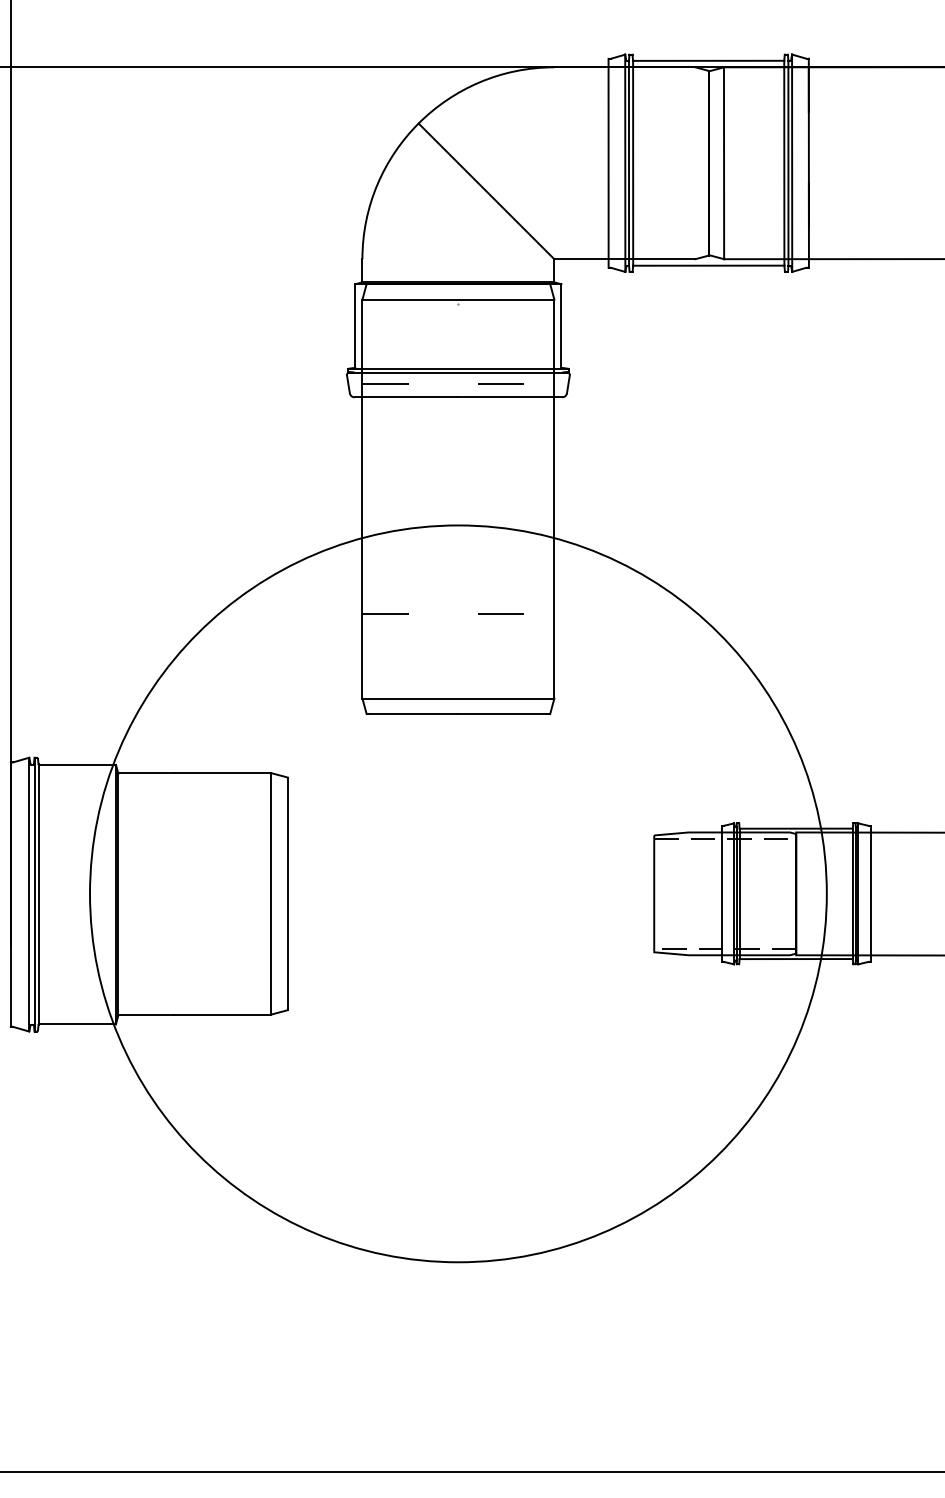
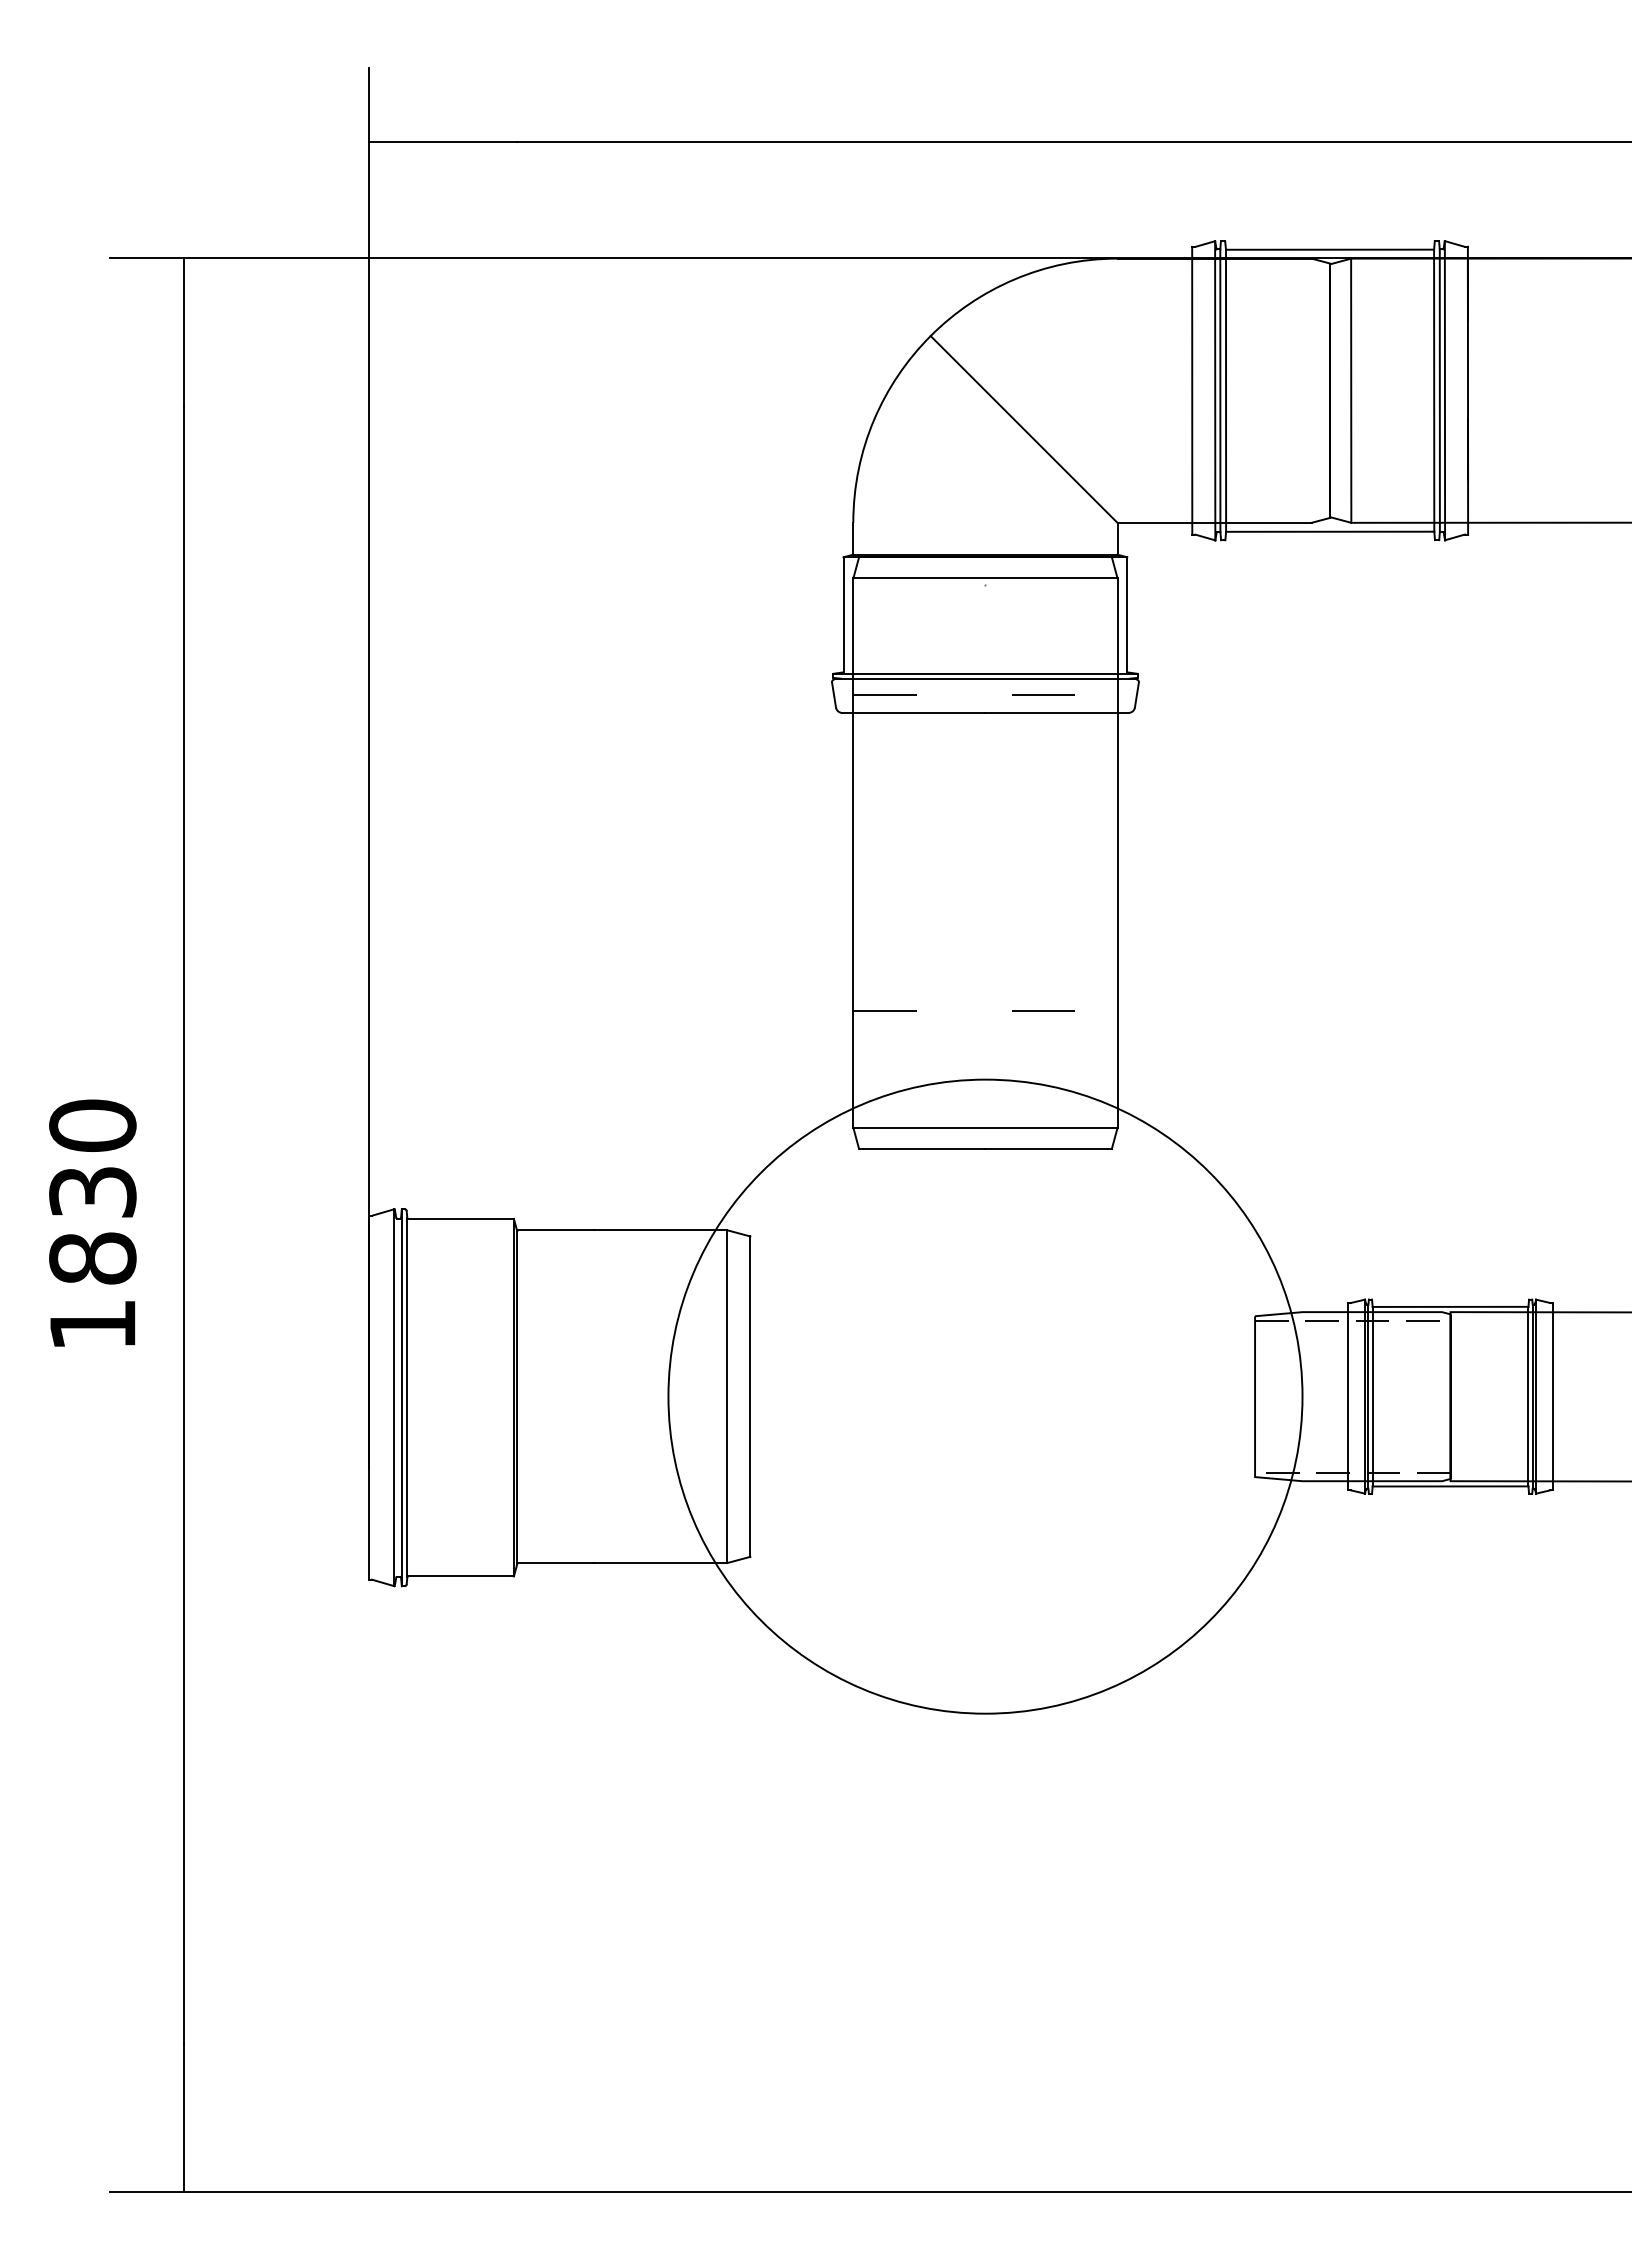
circle: (458, 893) -> (985, 1396), size x0.62

